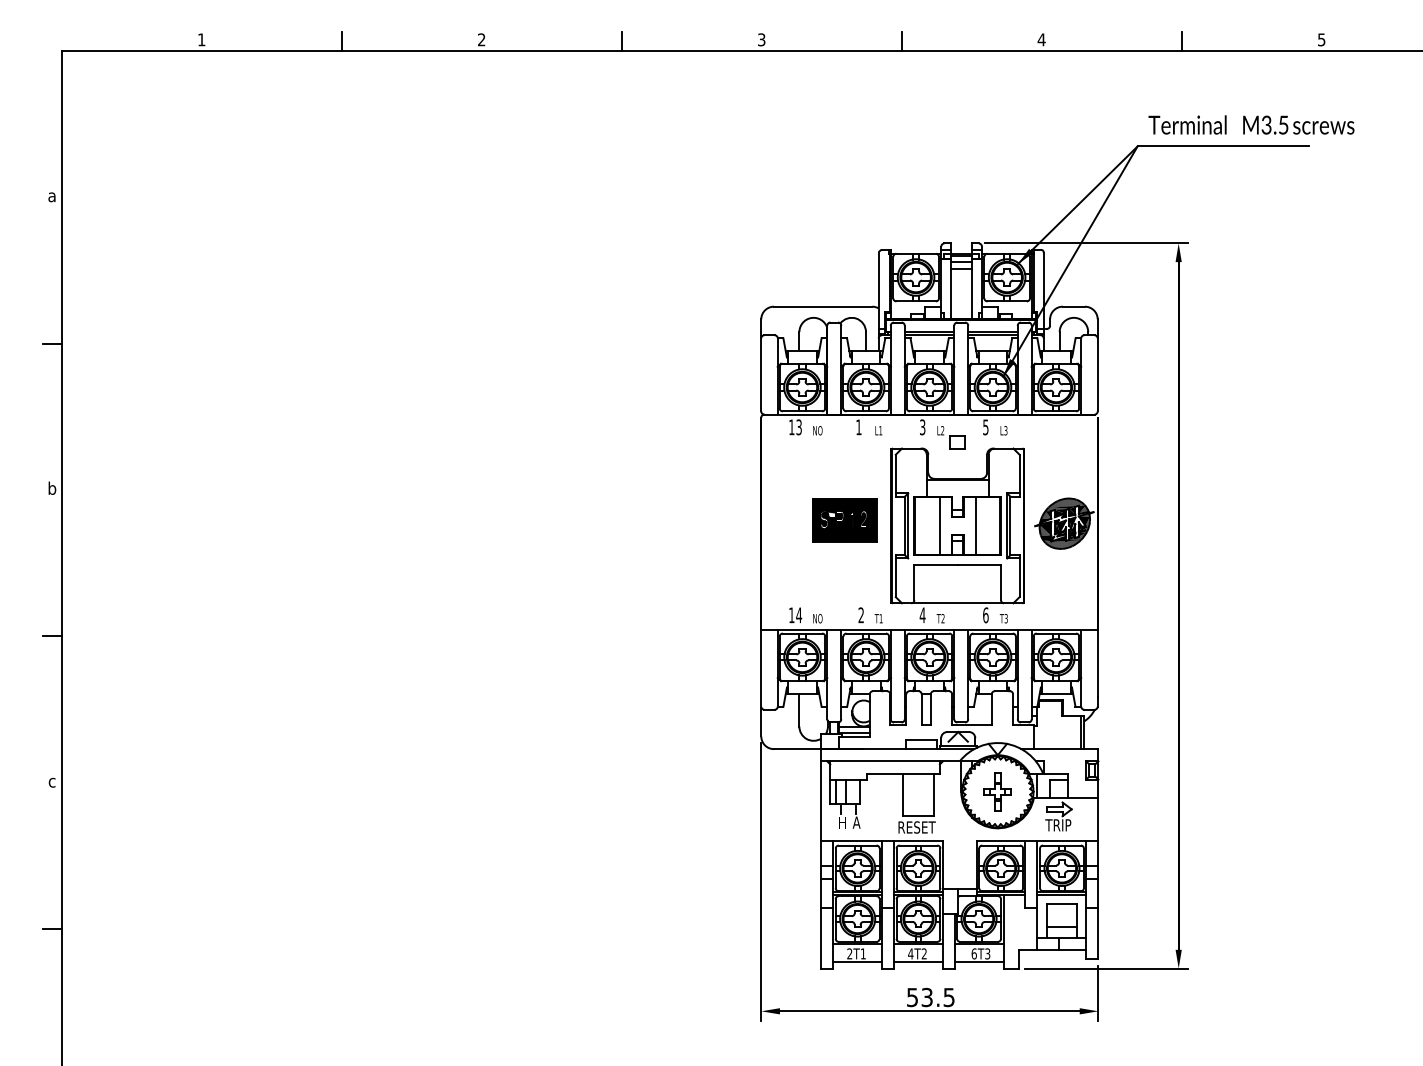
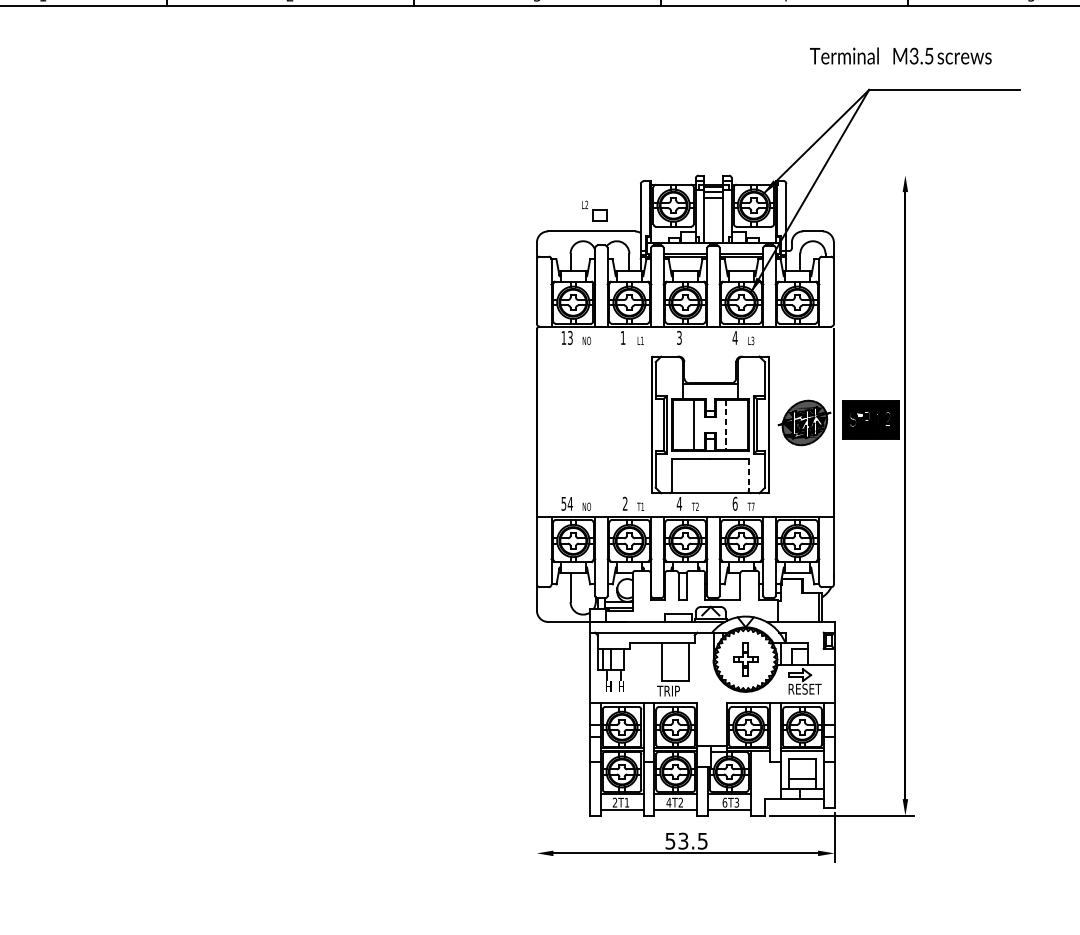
text: (1251, 124) -> (900, 55), moved
line: (1086, 243) -> (824, 175), removed
text: (985, 427) -> (734, 338), 5 -> 4
part: (951, 437) -> (594, 210), moved
part: (844, 520) -> (870, 420), moved
line: (975, 525) -> (726, 424), solid -> dashed
line: (1001, 582) -> (748, 474), solid -> dashed
text: (791, 615) -> (563, 503), 14 -> 54
text: (1005, 618) -> (752, 506), T3 -> T7
text: (856, 822) -> (621, 686), A -> H
text: (1064, 825) -> (804, 689), TRIP -> RESET
text: (916, 827) -> (673, 691), RESET -> TRIP
line: (761, 881) -> (537, 738), removed

